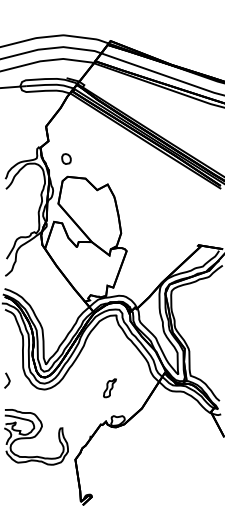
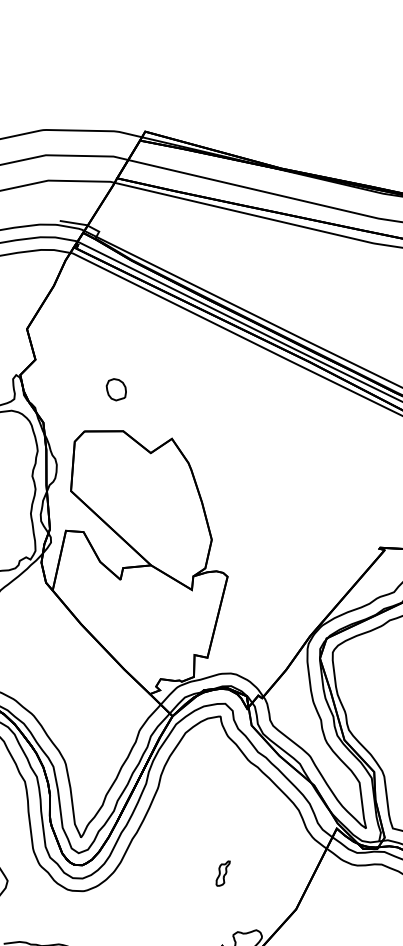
part: (66, 158) -> (116, 388), moved
part: (109, 388) -> (222, 874), size x0.6

